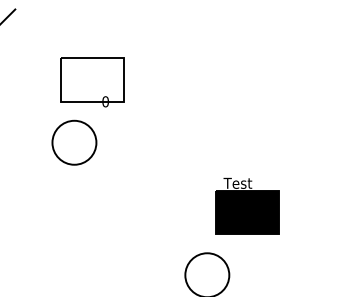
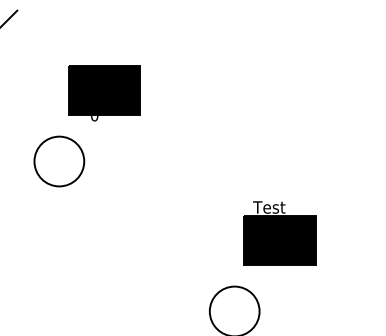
fill: (91, 79) -> (103, 89), added
part: (74, 142) -> (59, 161), moved

